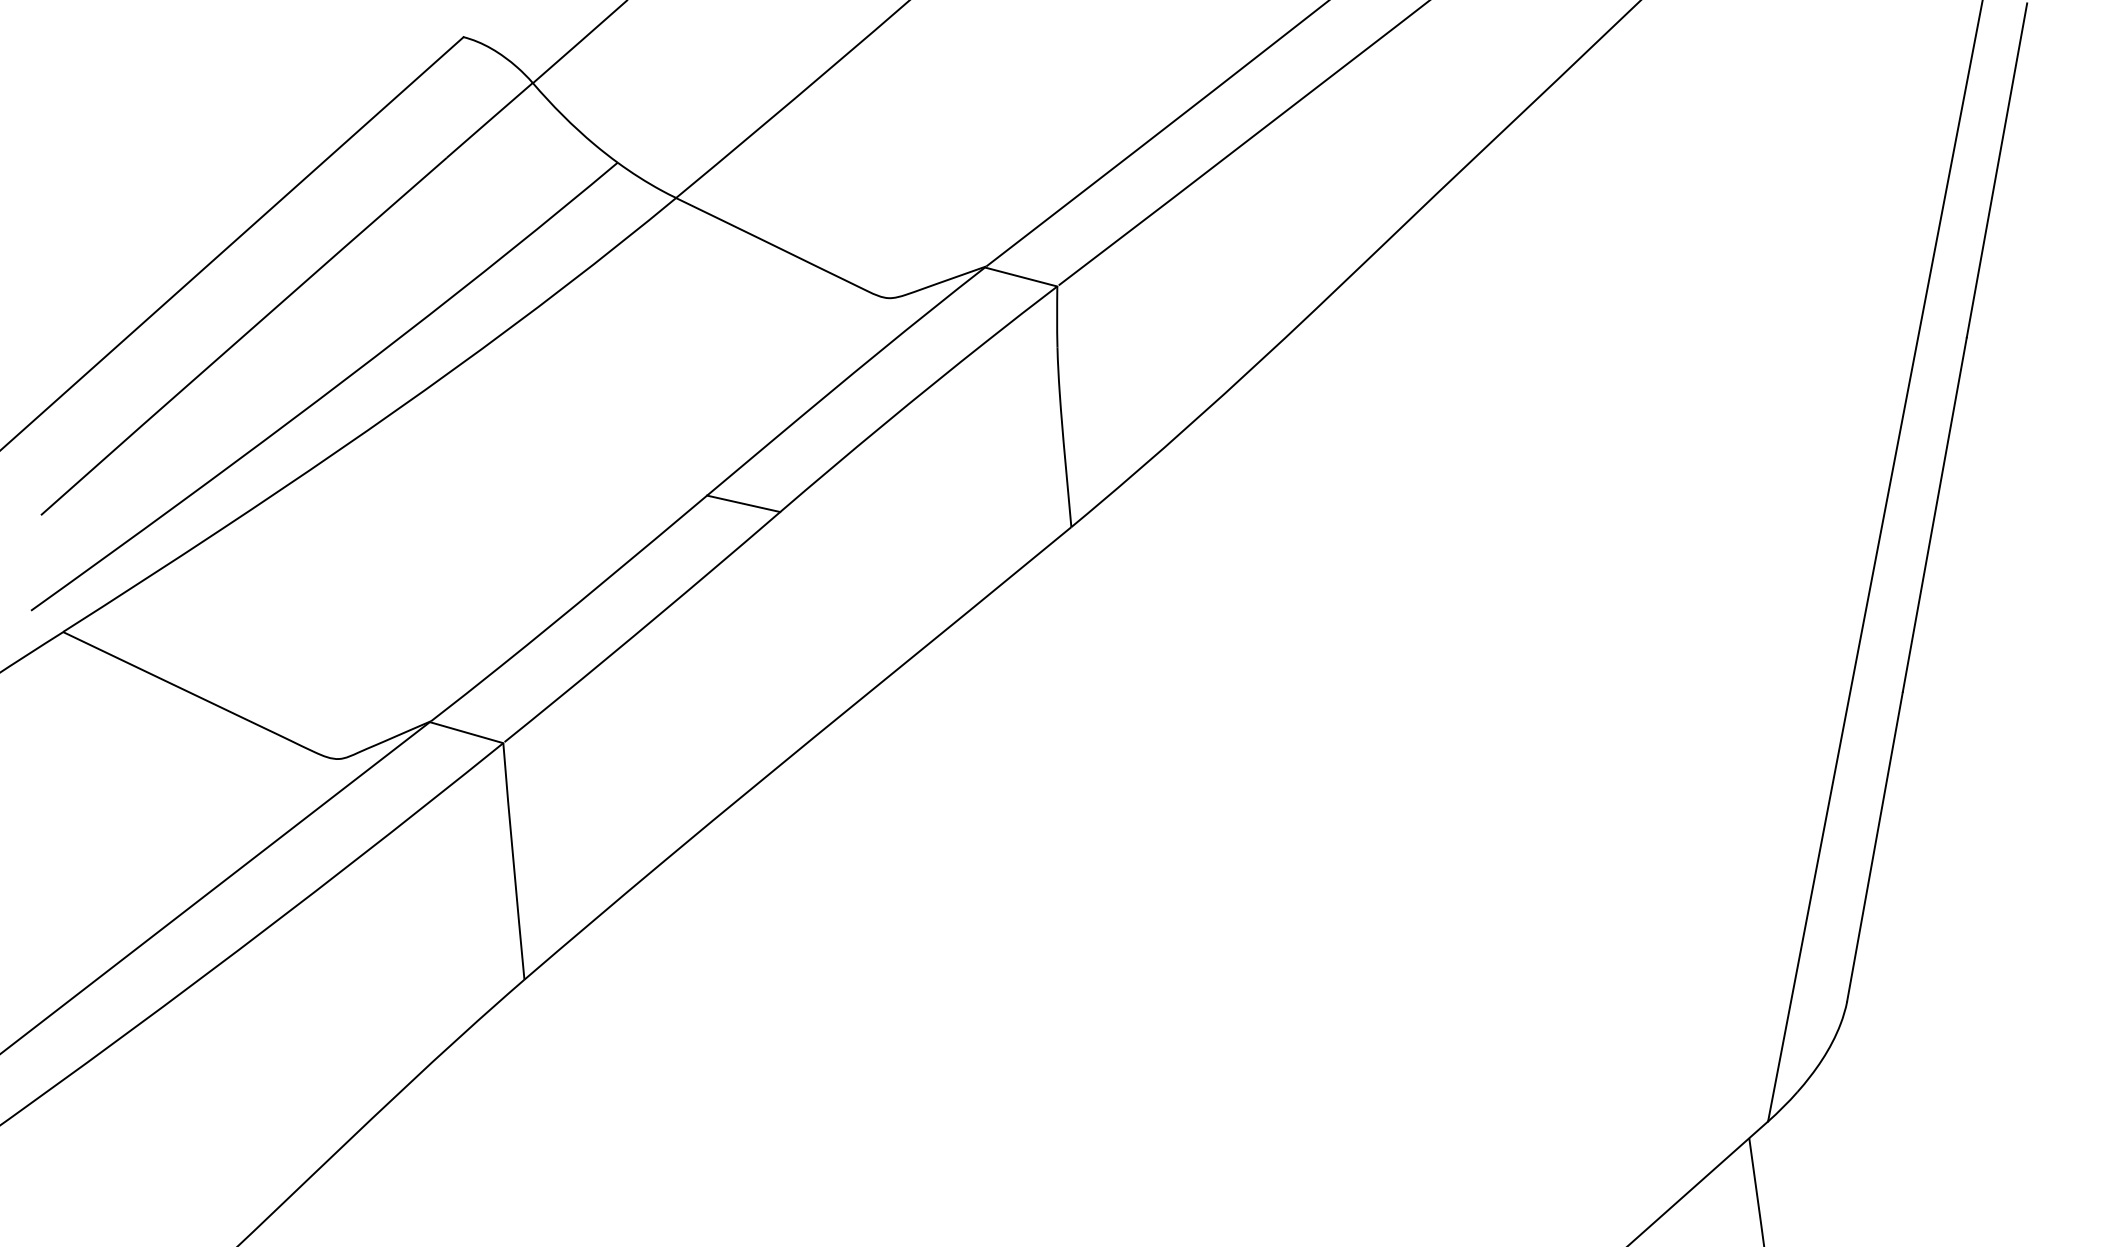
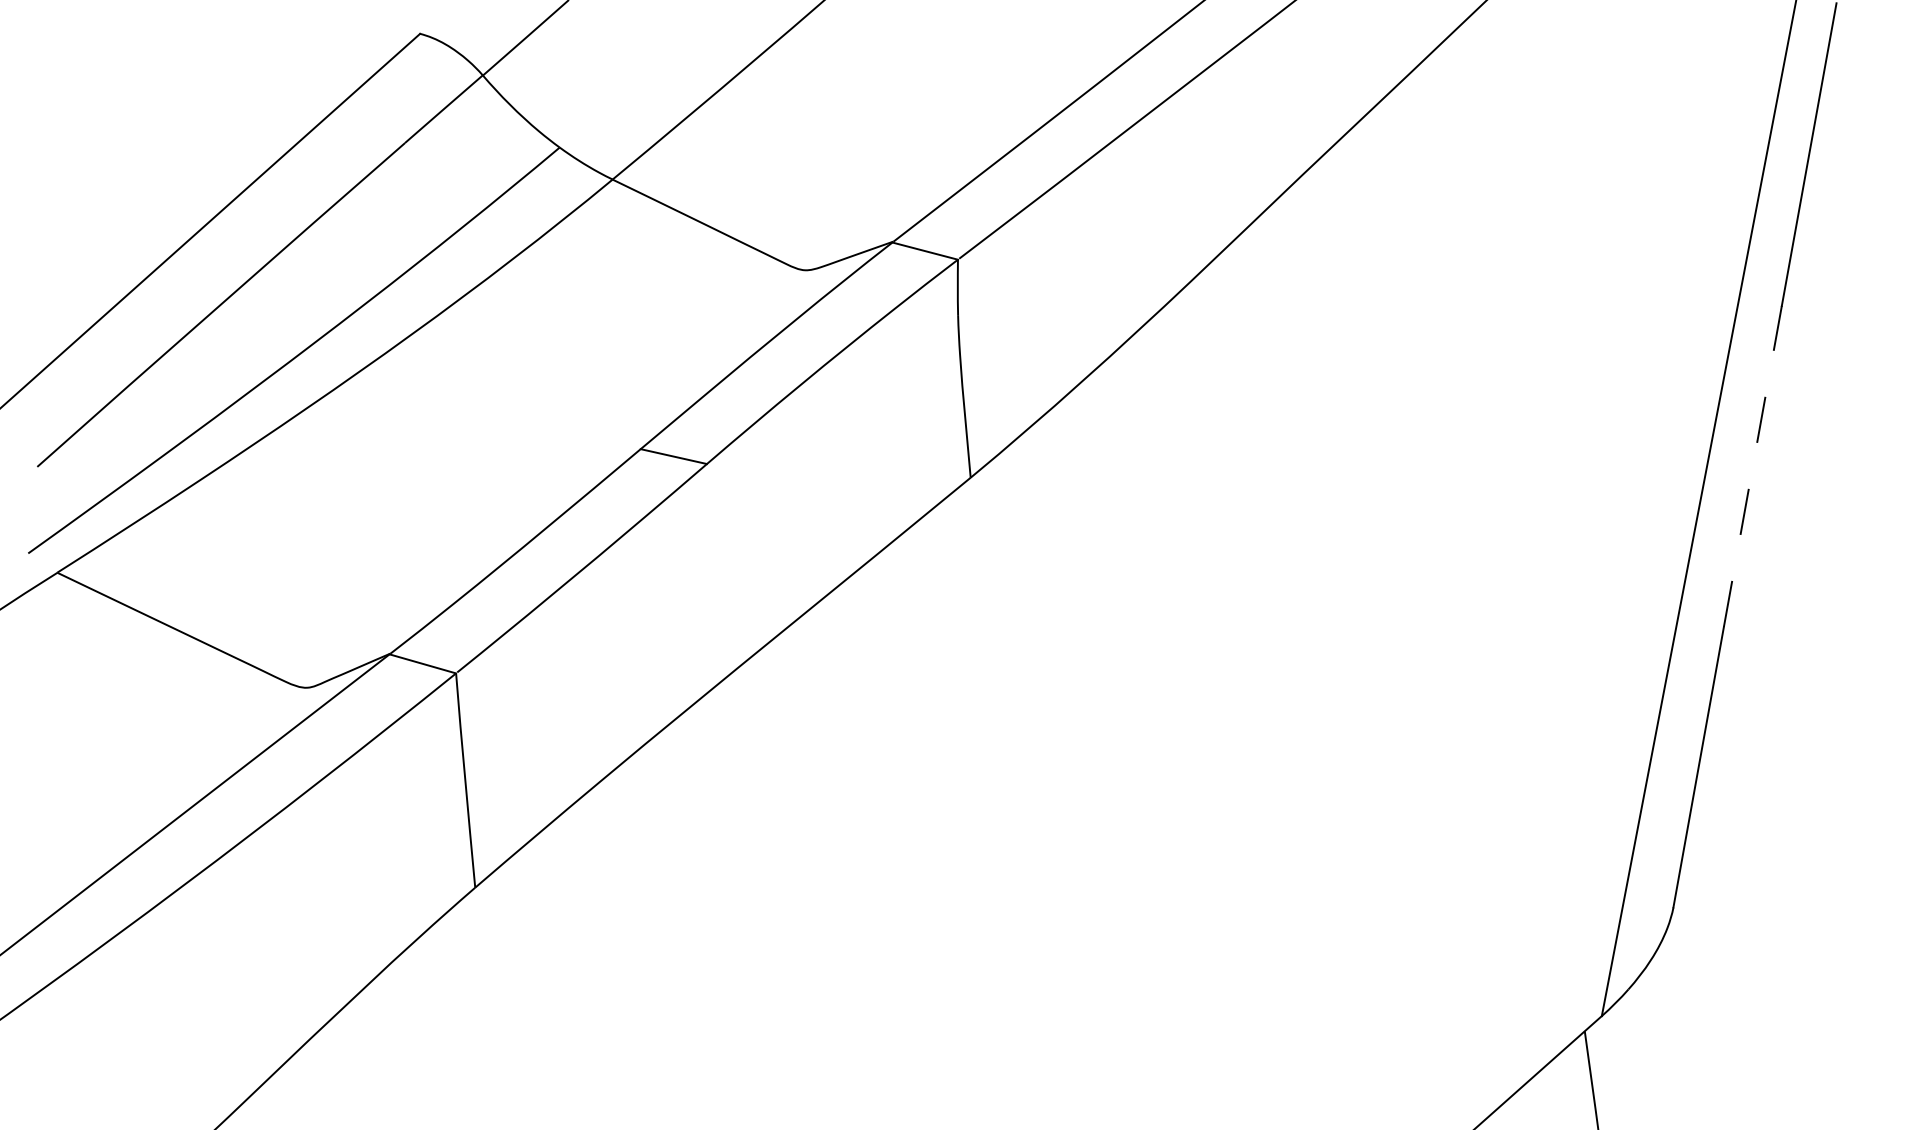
line: (1934, 513) -> (1752, 465), solid -> dashed

